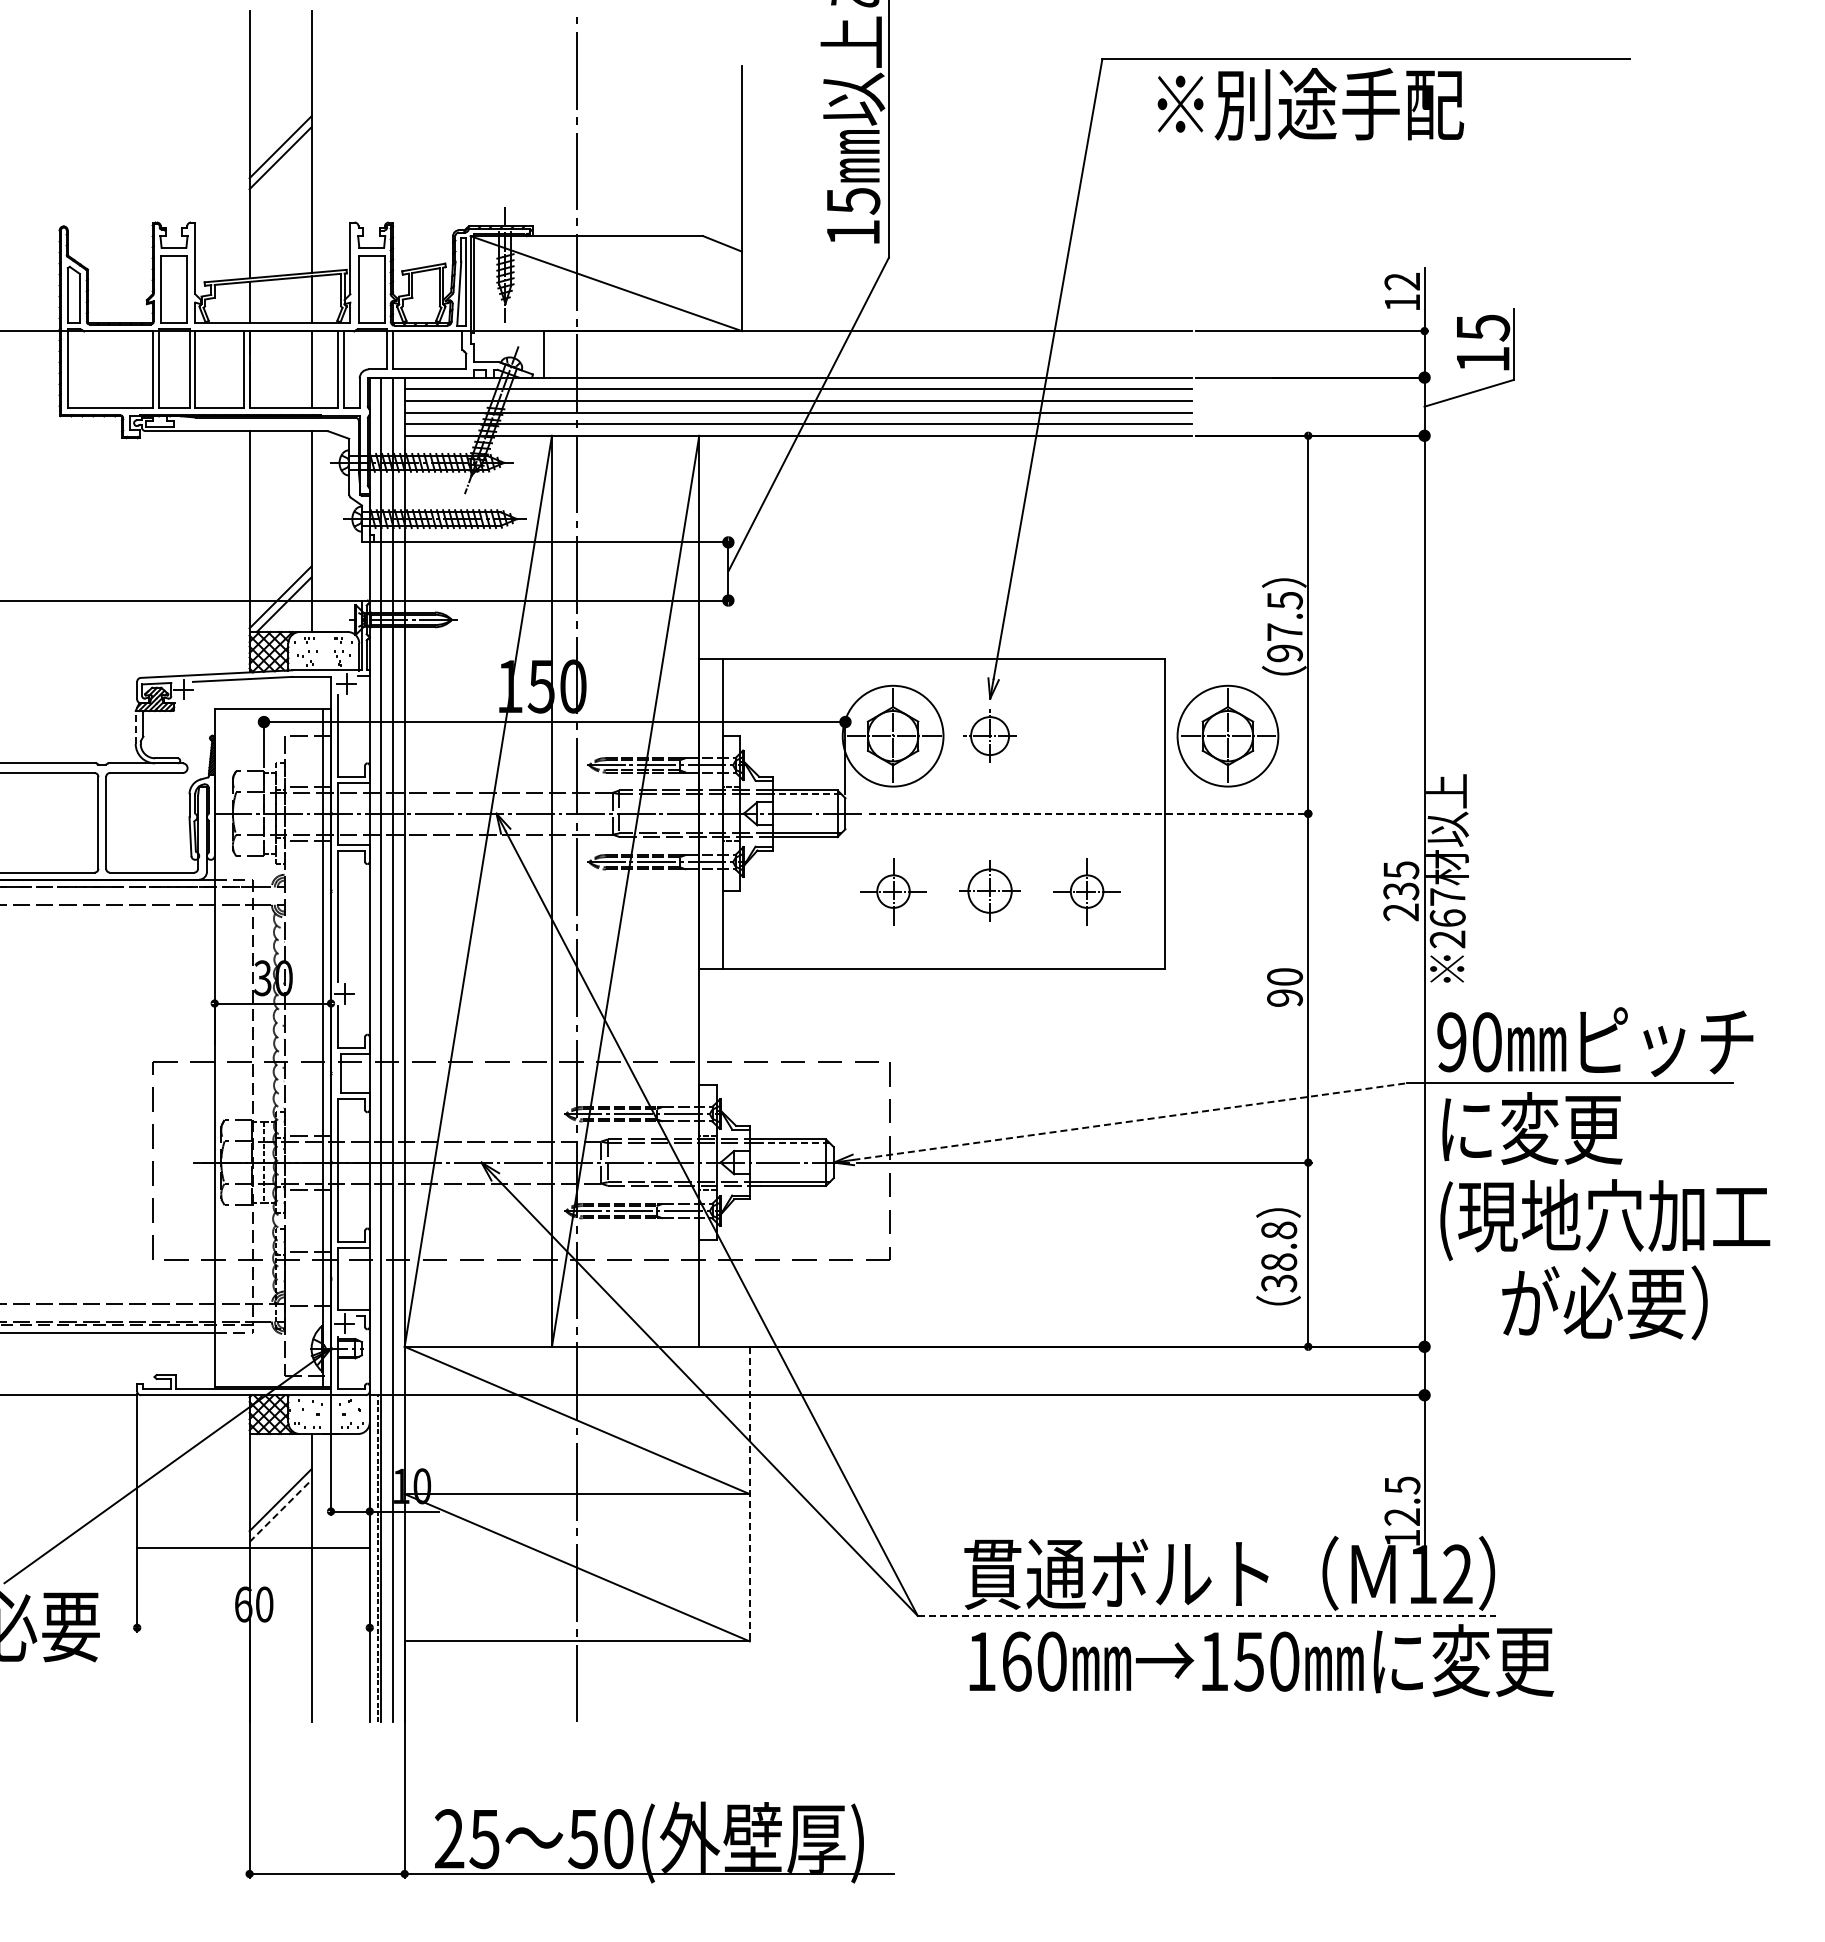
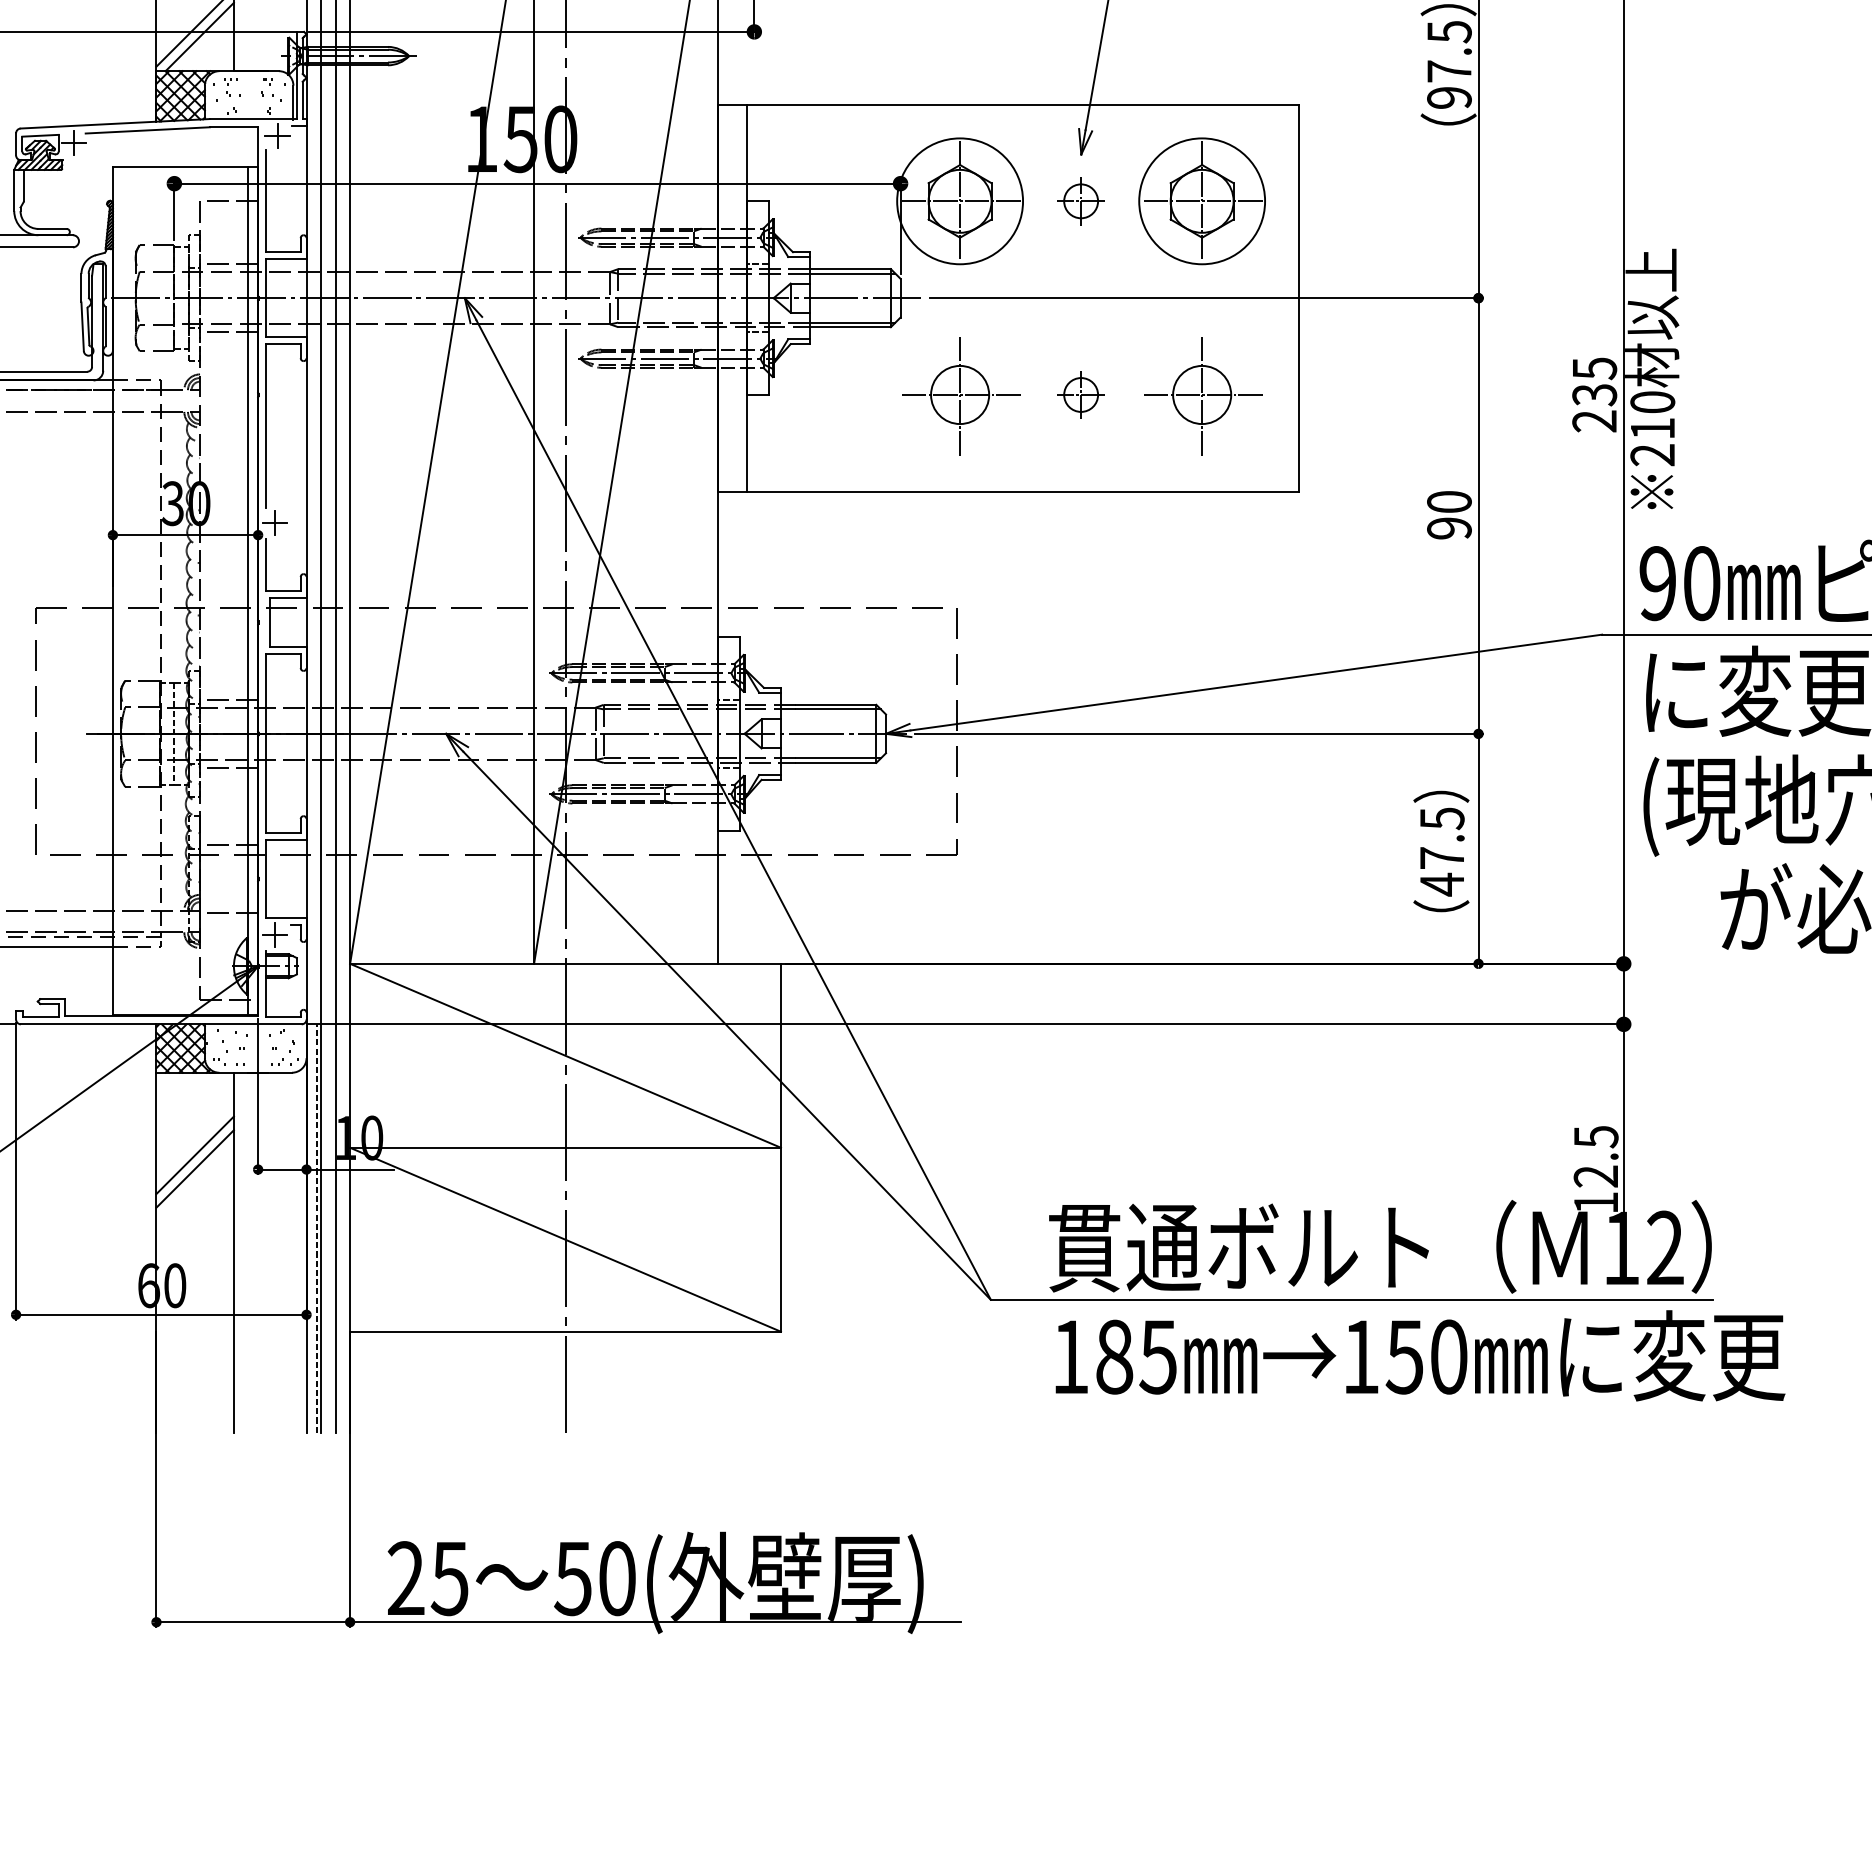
line: (135, 726) -> (13, 189), dashed -> solid
part: (1227, 735) -> (1201, 200), moved
part: (989, 736) -> (1080, 201), size x0.71
line: (806, 794) -> (851, 274), dashed -> solid
line: (1090, 813) -> (1206, 297), dashed -> solid
part: (989, 891) -> (1080, 395), size x0.62
part: (894, 892) -> (961, 396), size x1.43
part: (1087, 892) -> (1202, 396), size x1.43
text: (1447, 907) -> (1652, 415), 267 -> 210
line: (1130, 1121) -> (1256, 682), dashed -> solid
line: (795, 1143) -> (838, 709), dashed -> solid
text: (1279, 1256) -> (1442, 851), 38.8 -> 47.5
line: (749, 1494) -> (780, 1148), dashed -> solid
line: (280, 1511) -> (195, 1169), dashed -> solid
line: (253, 1547) -> (161, 1314), moved
line: (1207, 1615) -> (1352, 1299), dashed -> solid
text: (1034, 1661) -> (1136, 1356), 160 -> 185

